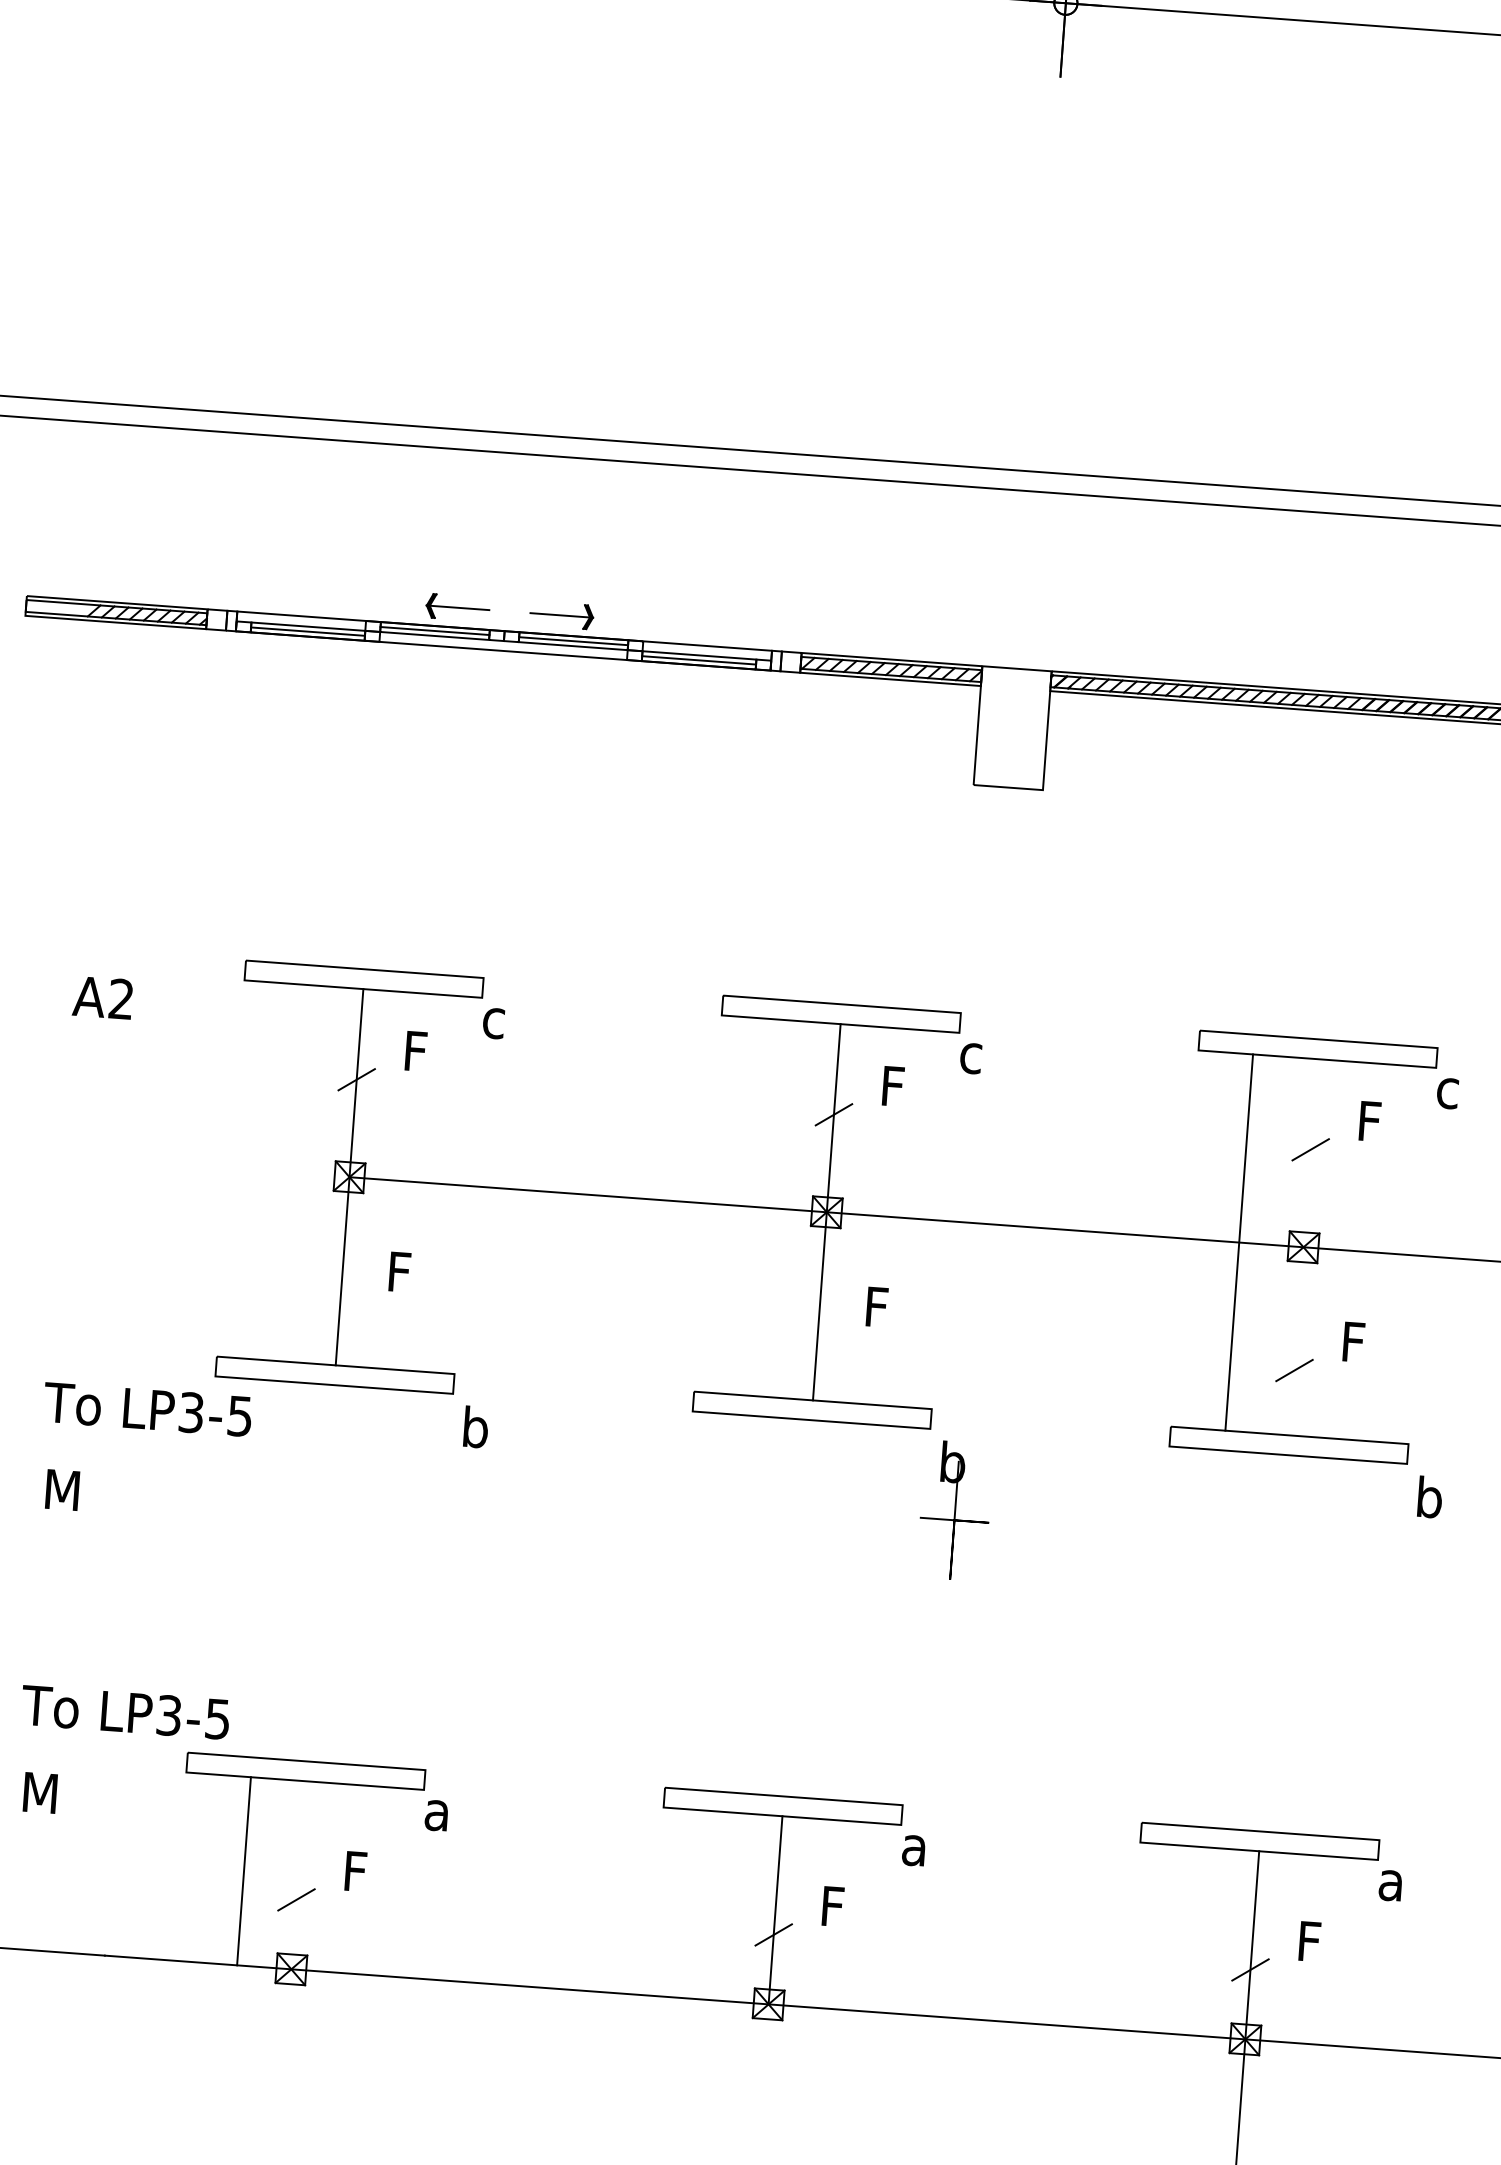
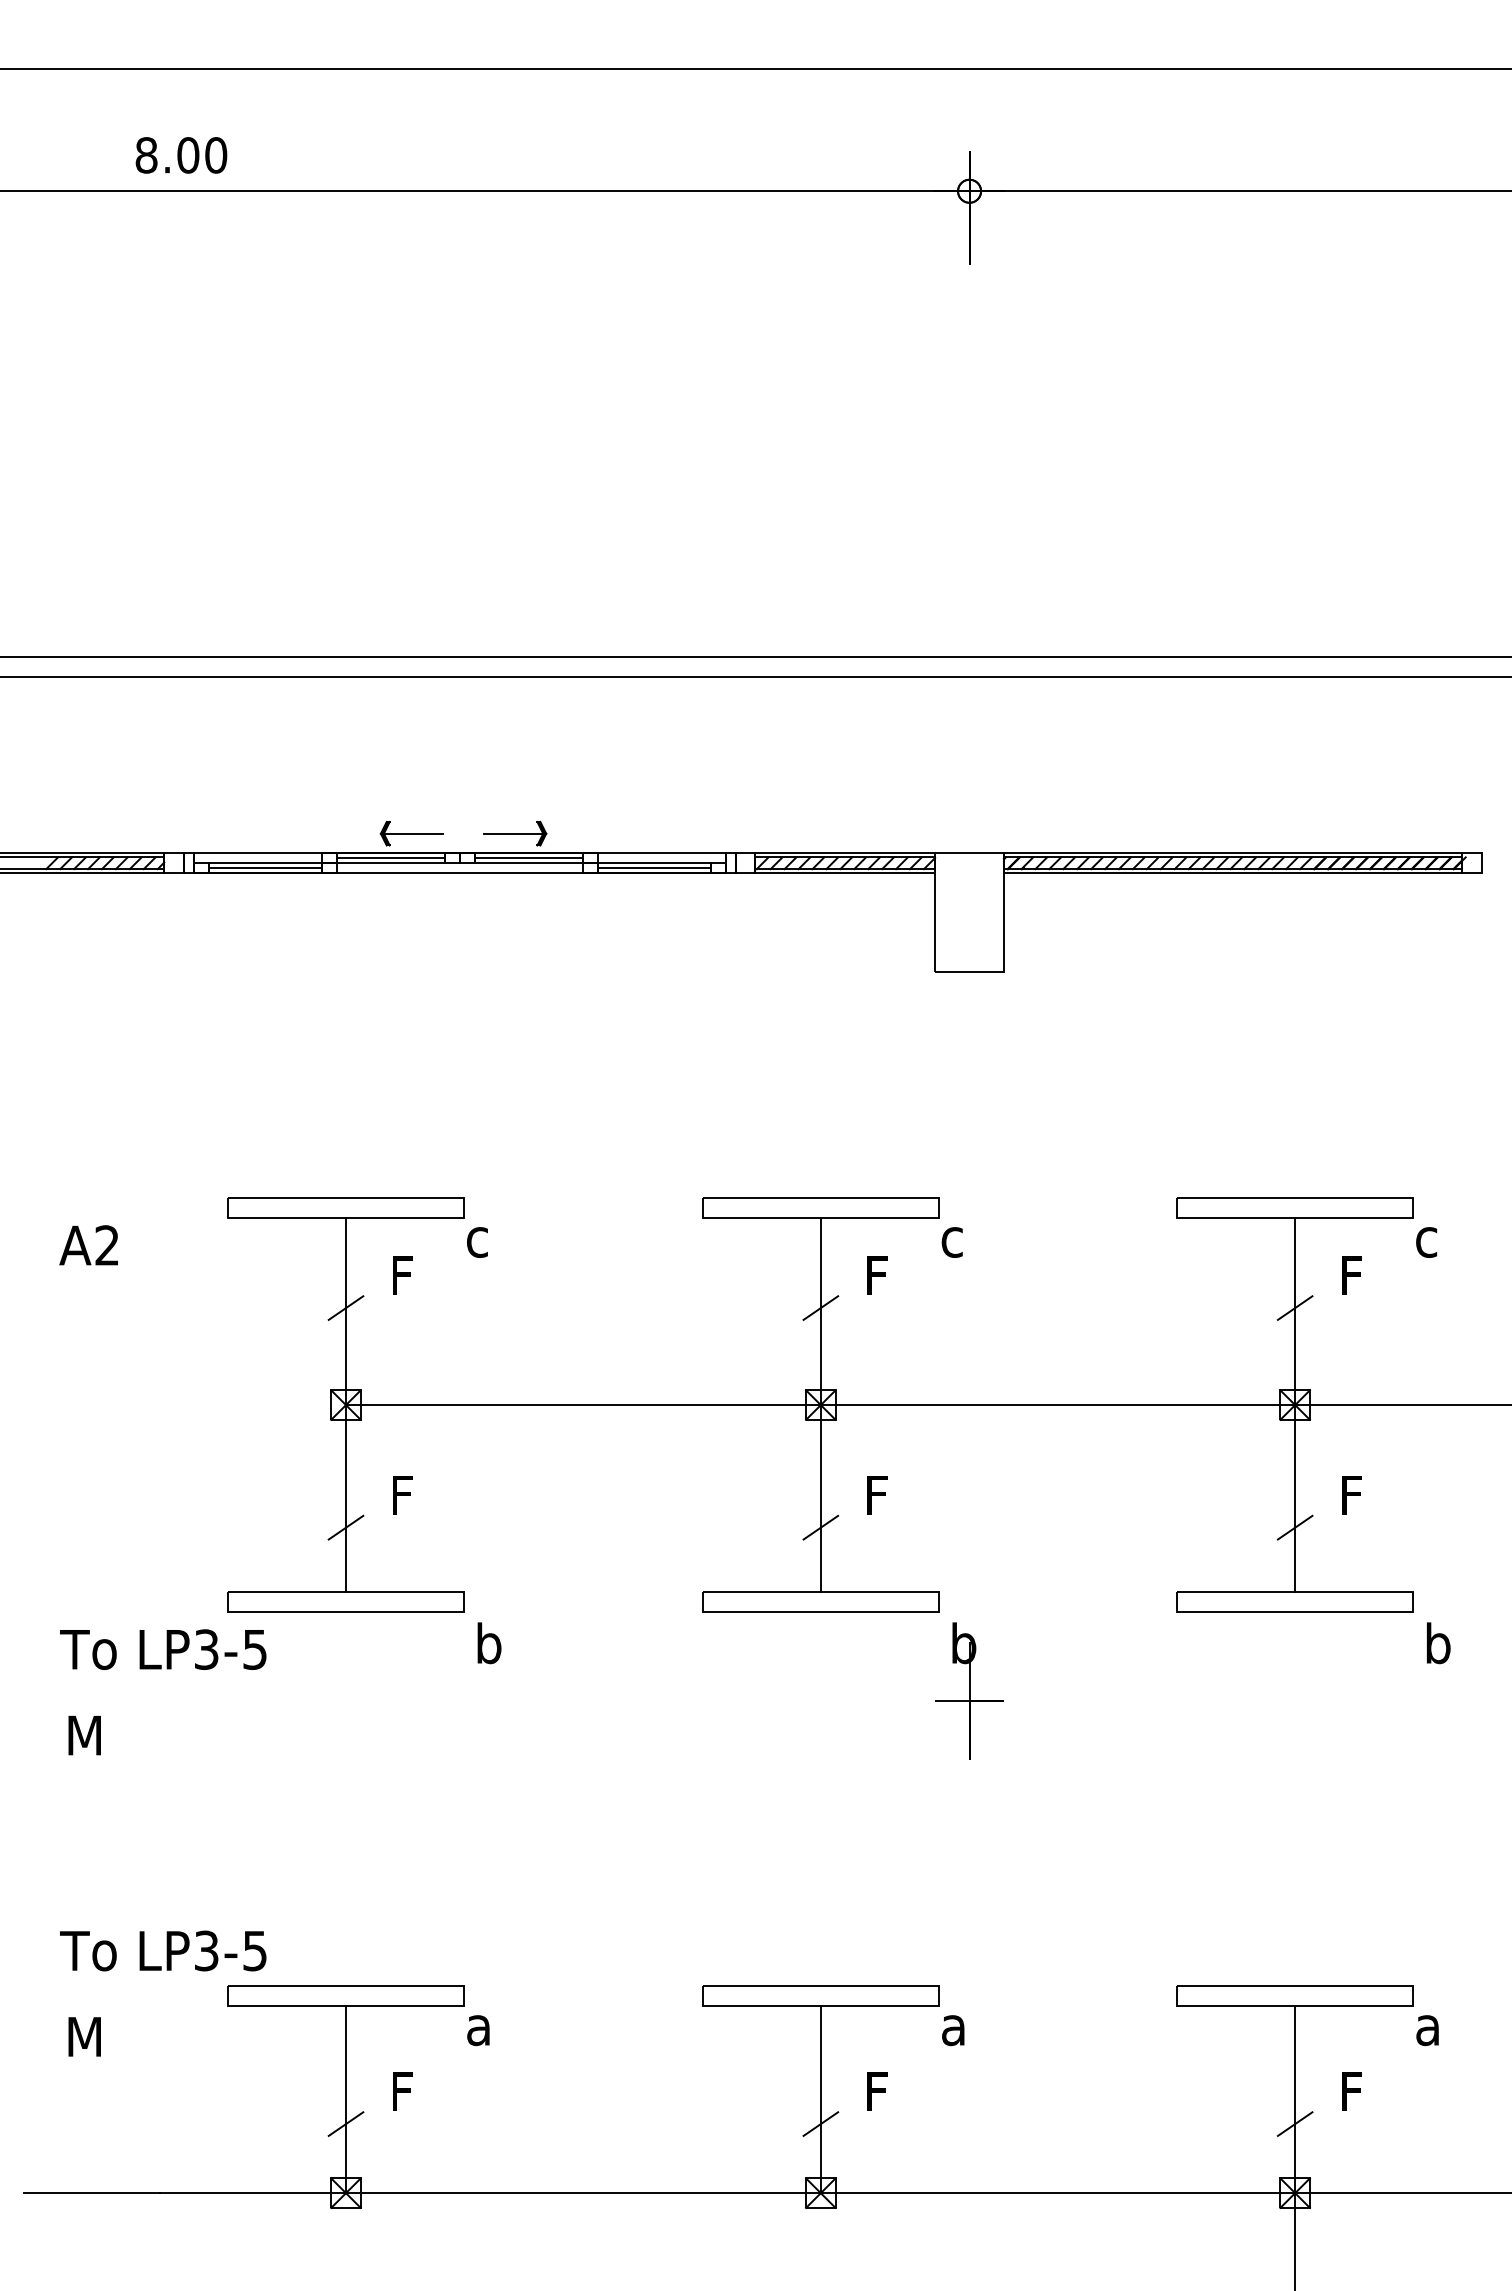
line: (1239, 1241) -> (1295, 1404), moved
line: (340, 1300) -> (345, 1527), added
line: (817, 1335) -> (820, 1527), added
line: (244, 1871) -> (346, 2099), moved

